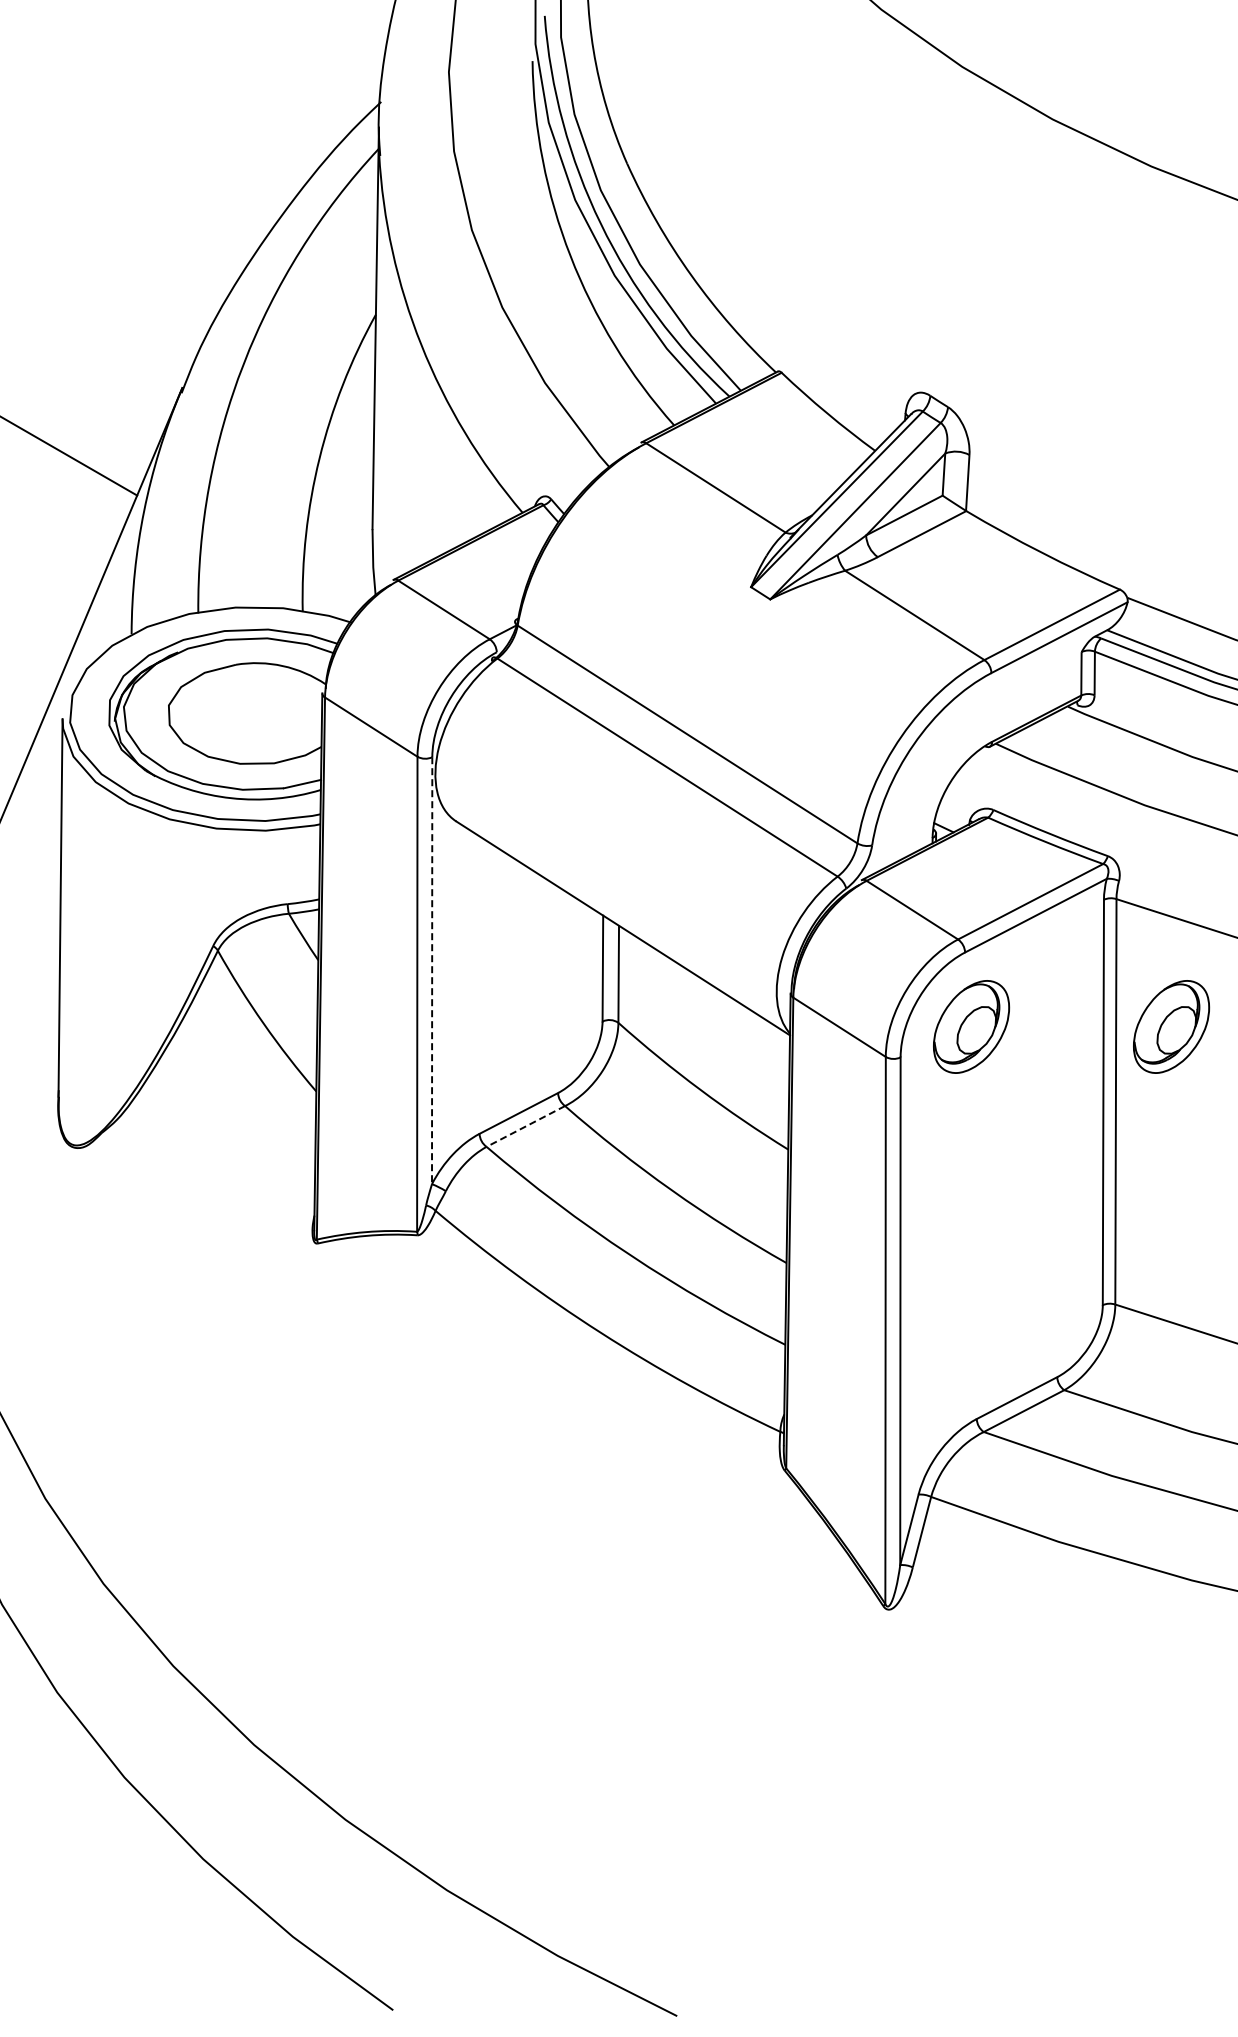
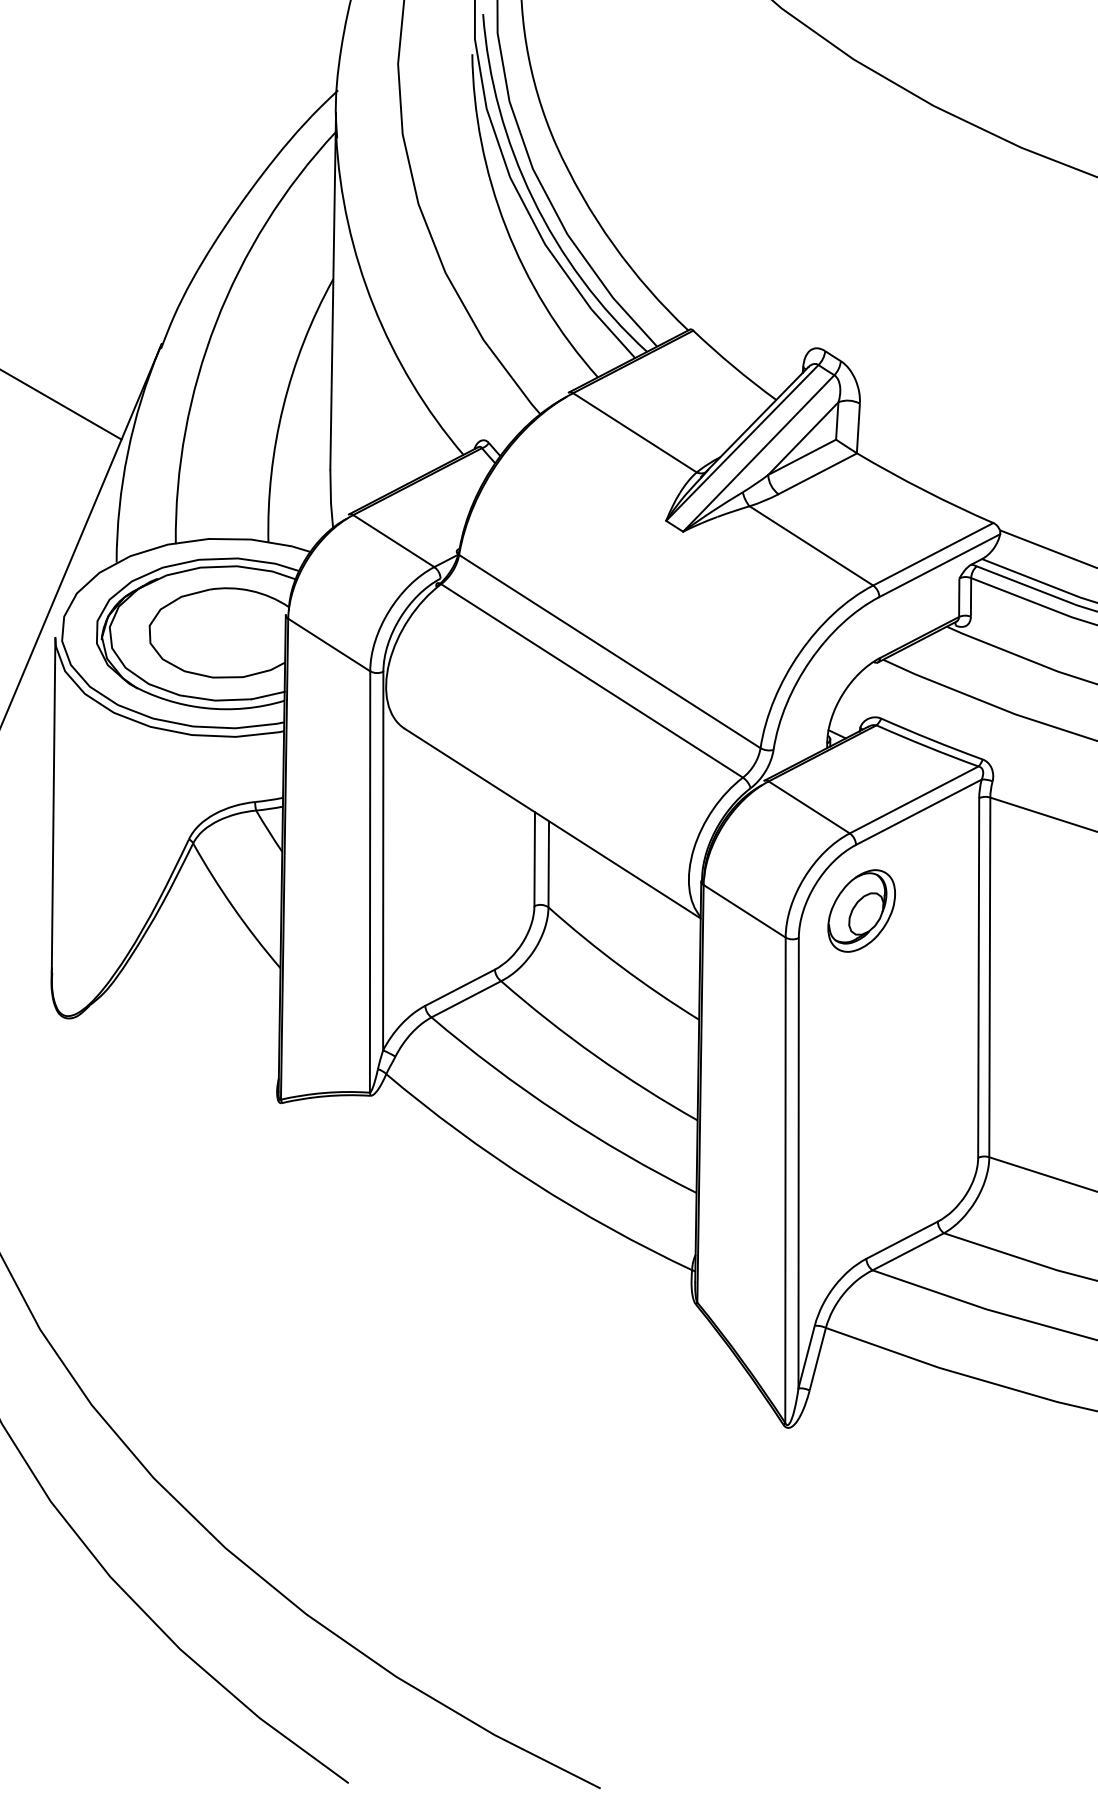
line: (432, 971) -> (383, 861), dashed -> solid
part: (1171, 1026) -> (1039, 910), removed
line: (525, 1126) -> (466, 999), dashed -> solid

